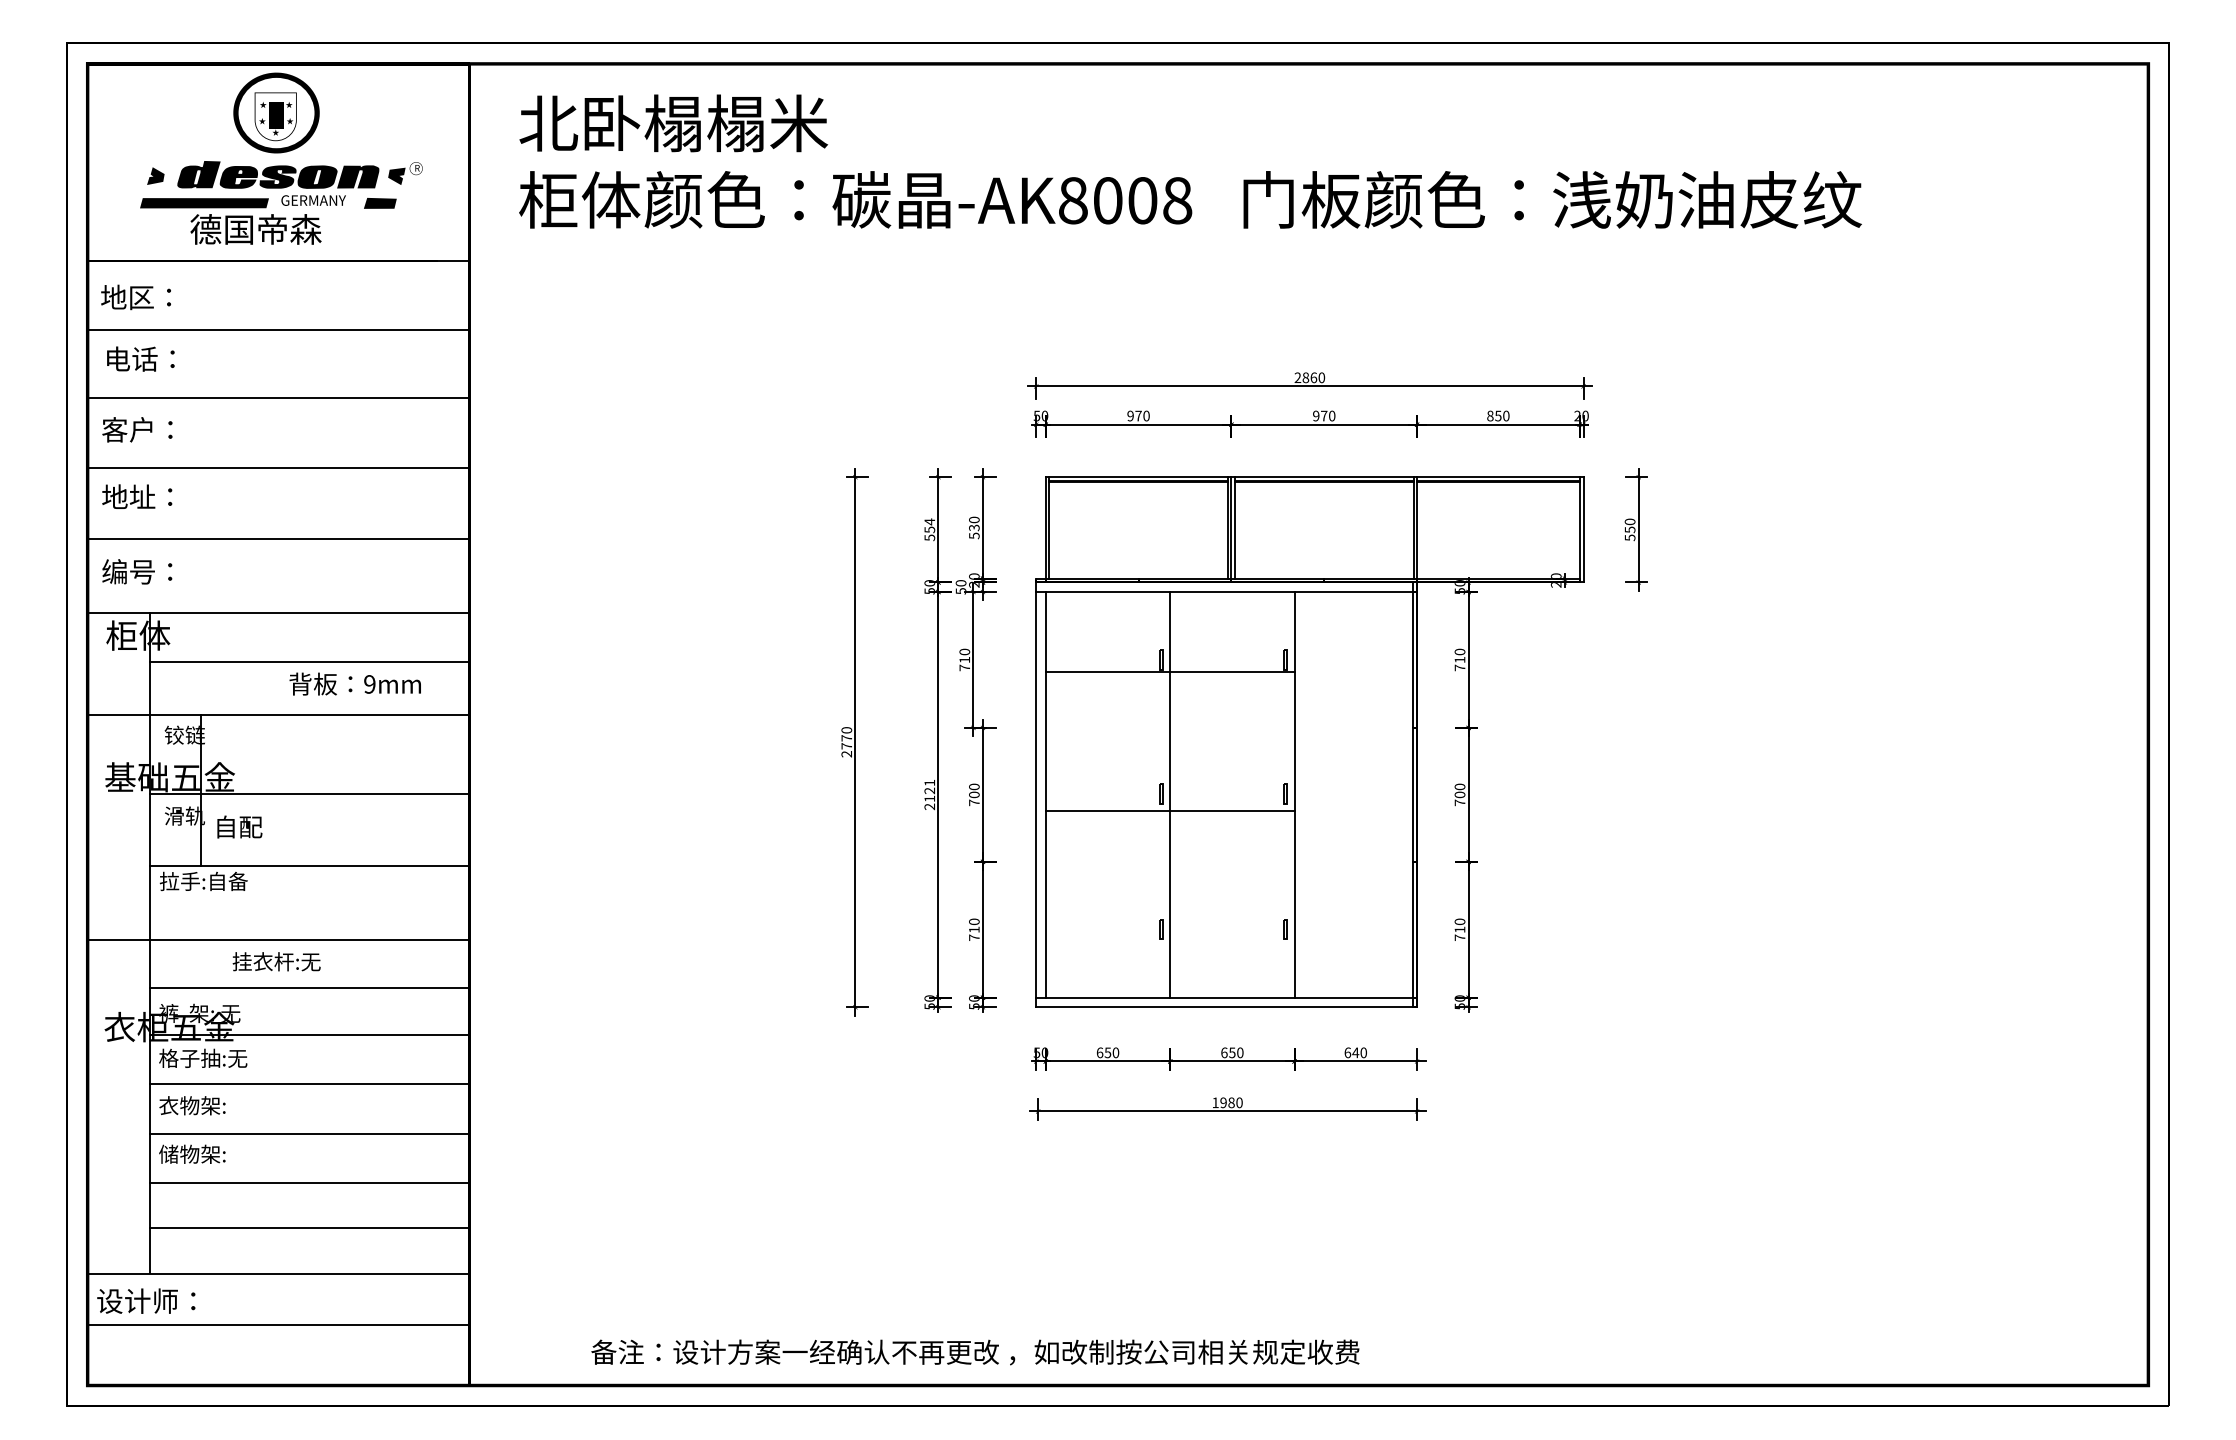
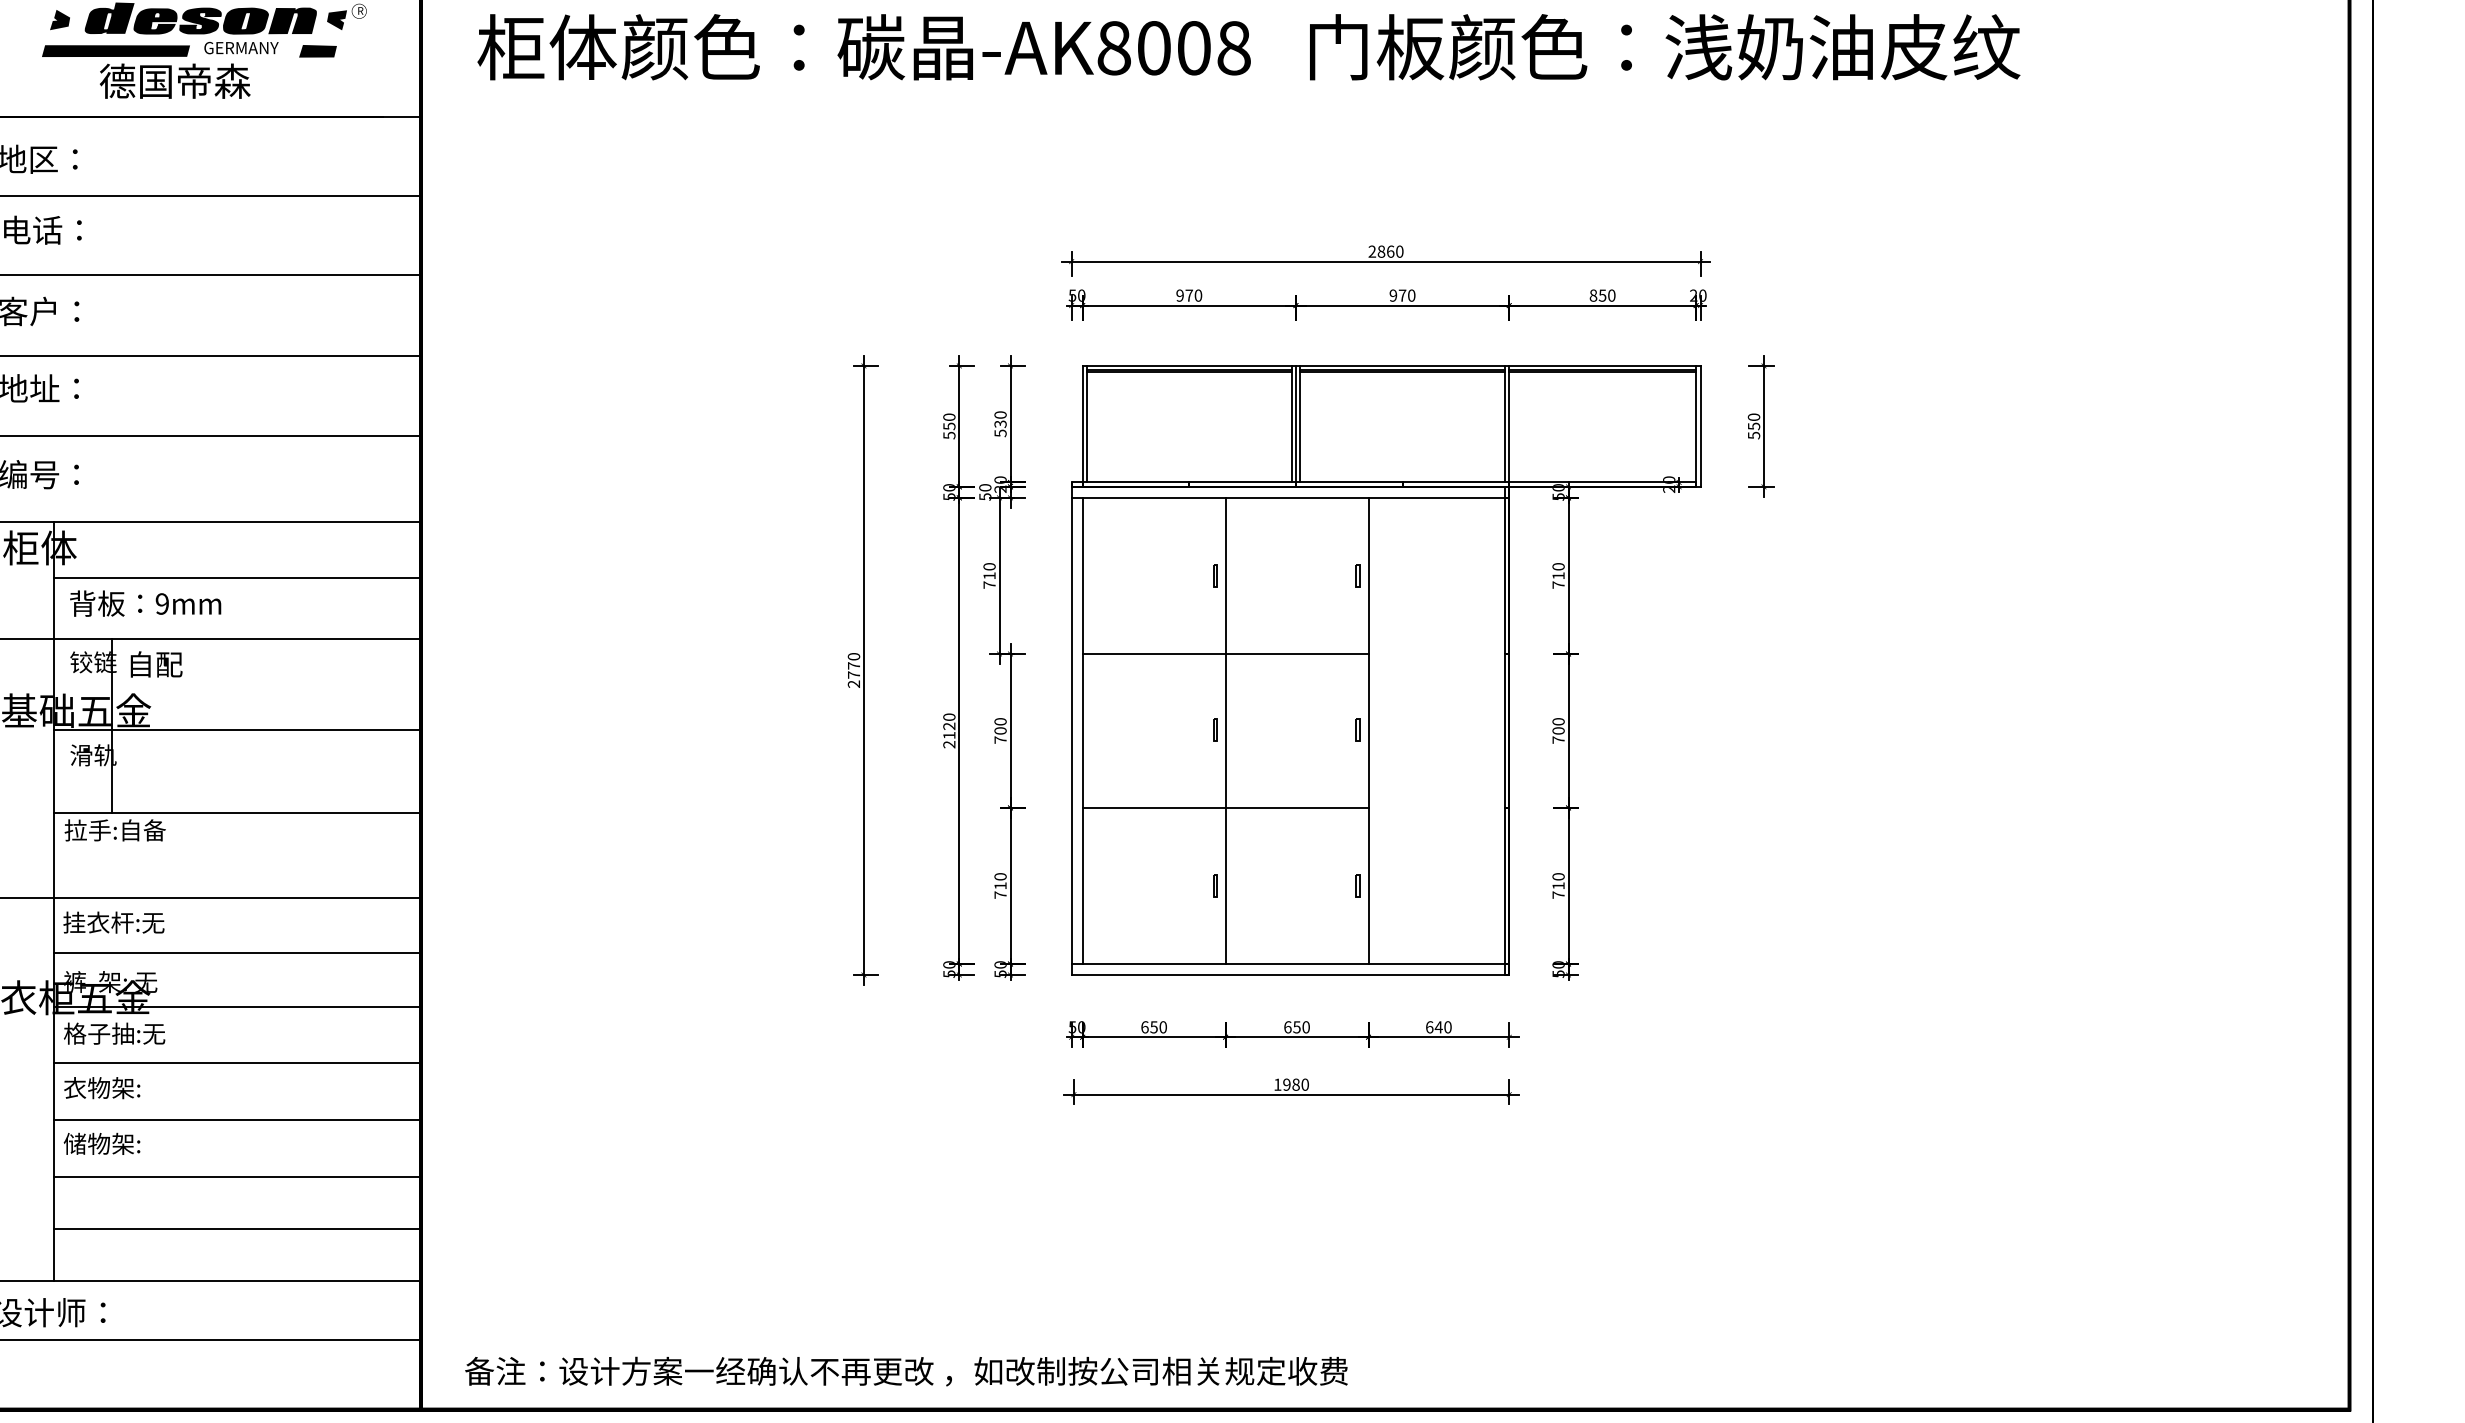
text: (929, 521) -> (949, 416), 554 -> 550
line: (1169, 671) -> (1224, 653), moved
text: (354, 683) -> (144, 602), moved
text: (929, 782) -> (949, 716), 2121 -> 2120
line: (1169, 810) -> (1224, 807), moved
text: (239, 826) -> (156, 663), moved
text: (276, 961) -> (113, 922), moved
text: (975, 1352) -> (906, 1371), moved

